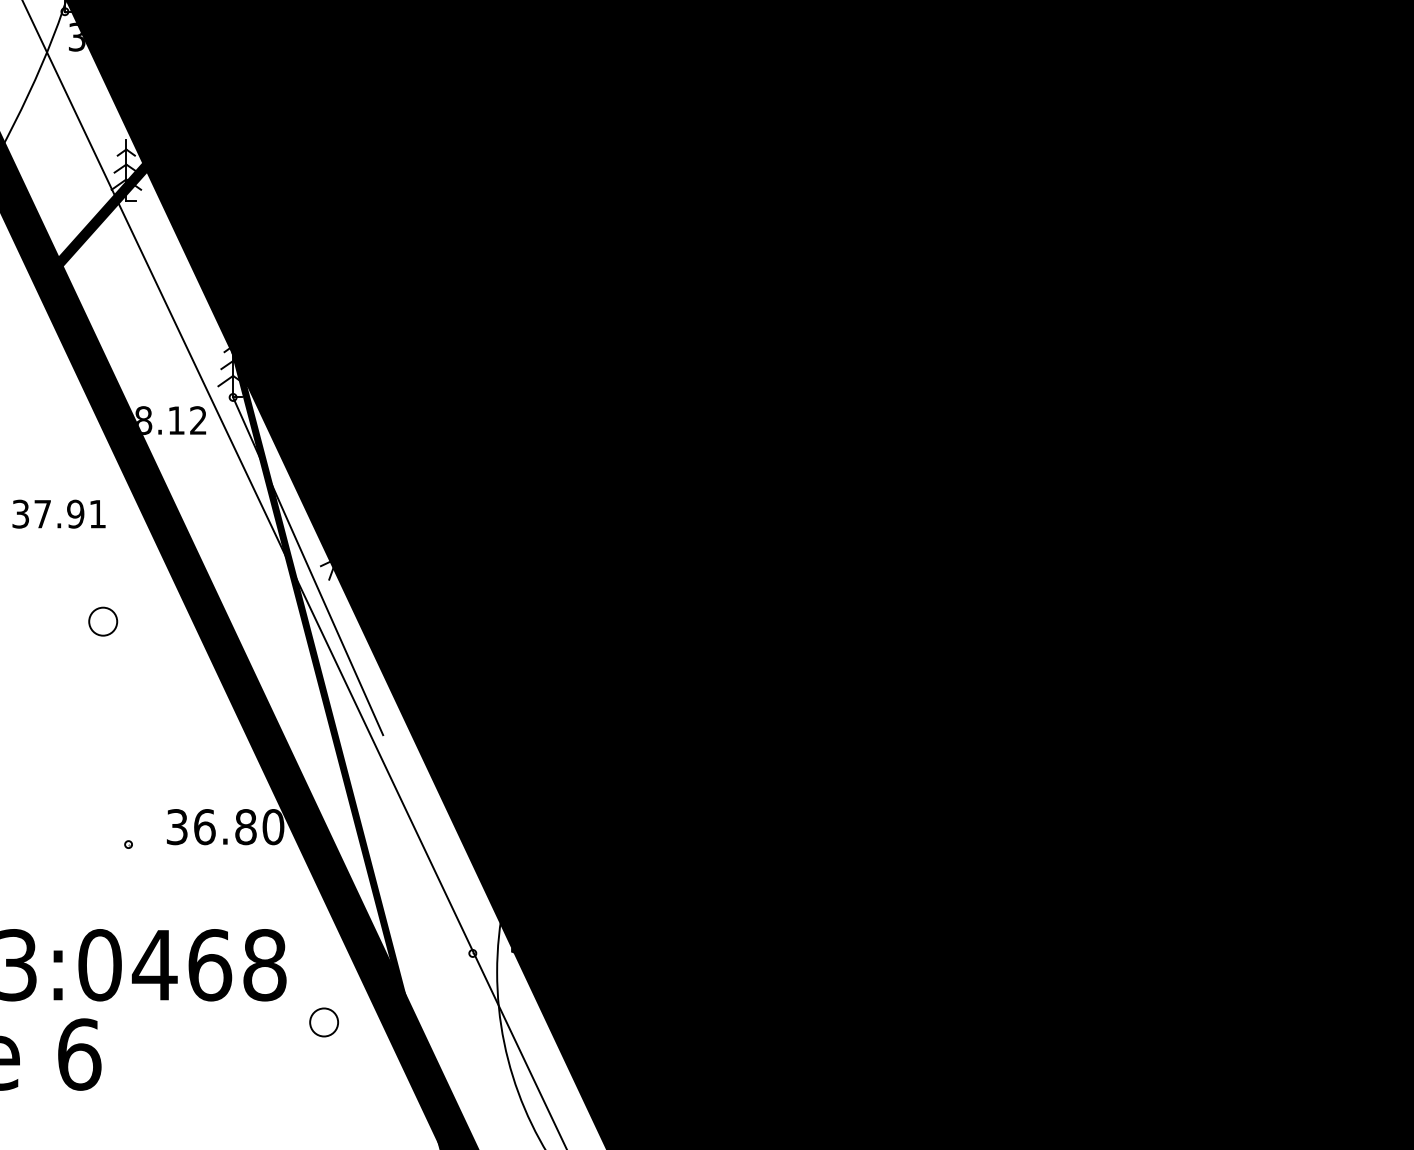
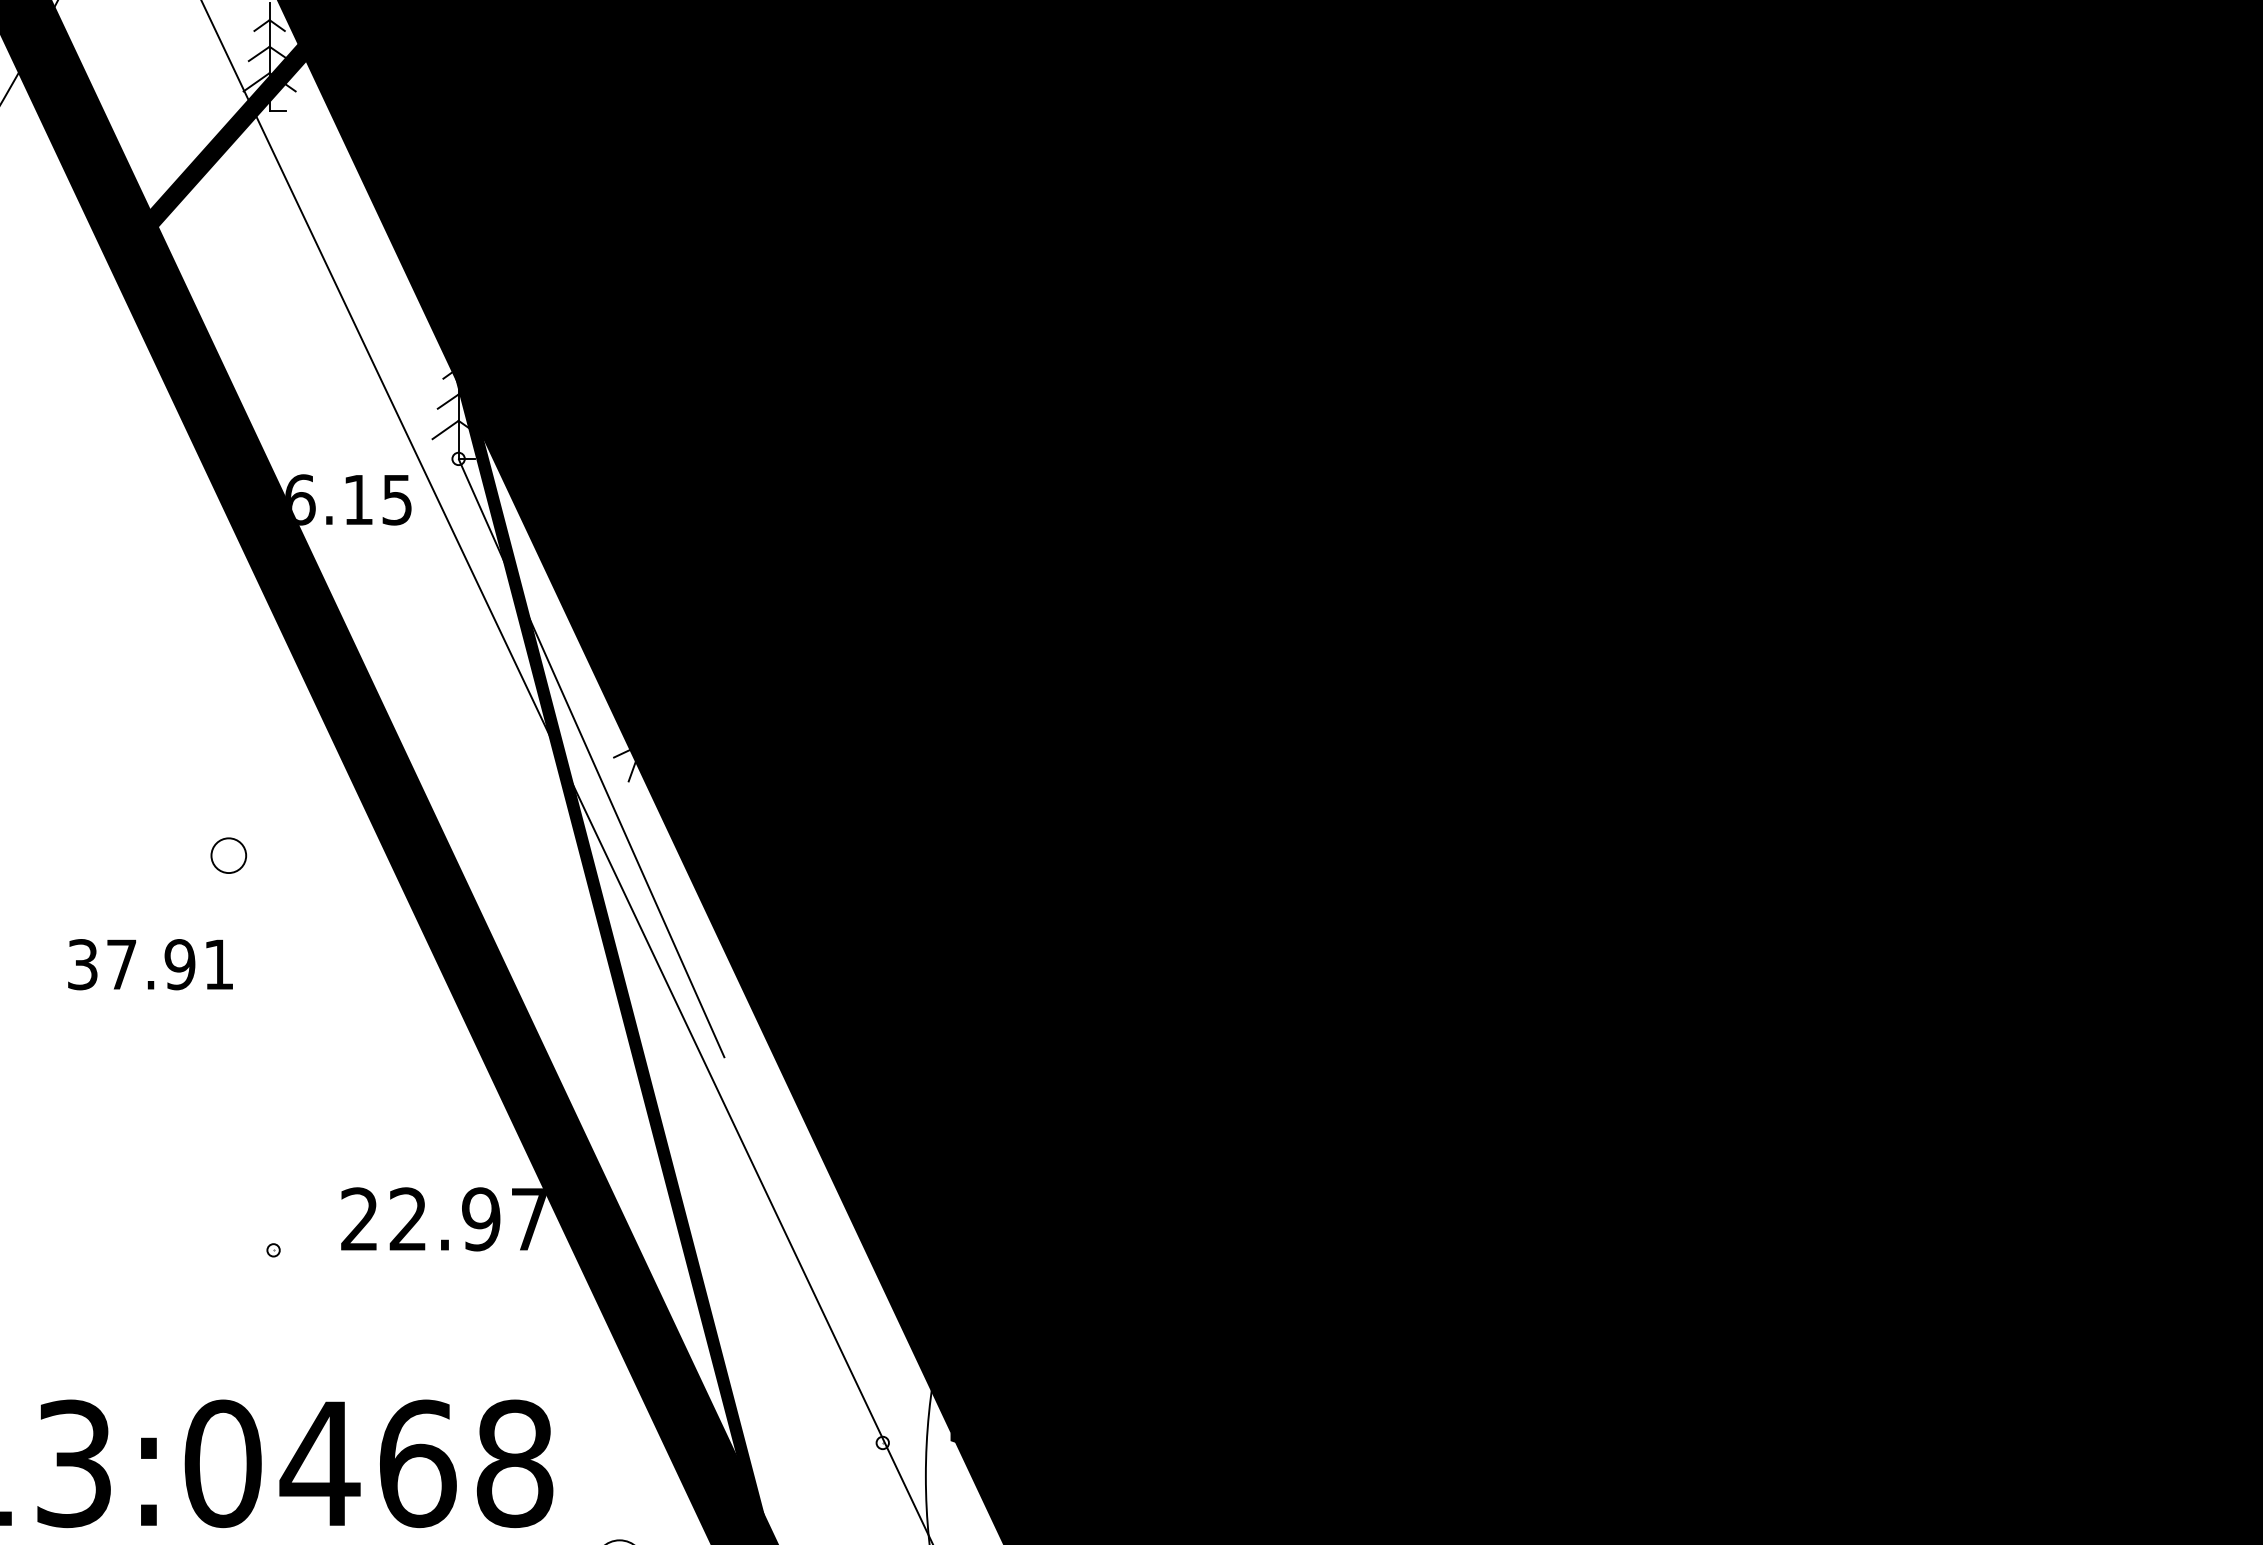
text: (170, 420) -> (347, 499), 38.12 -> 36.15
text: (58, 513) -> (149, 963), moved
part: (103, 621) -> (229, 855), size x0.7
text: (225, 827) -> (445, 1220), 36.80 -> 22.97

